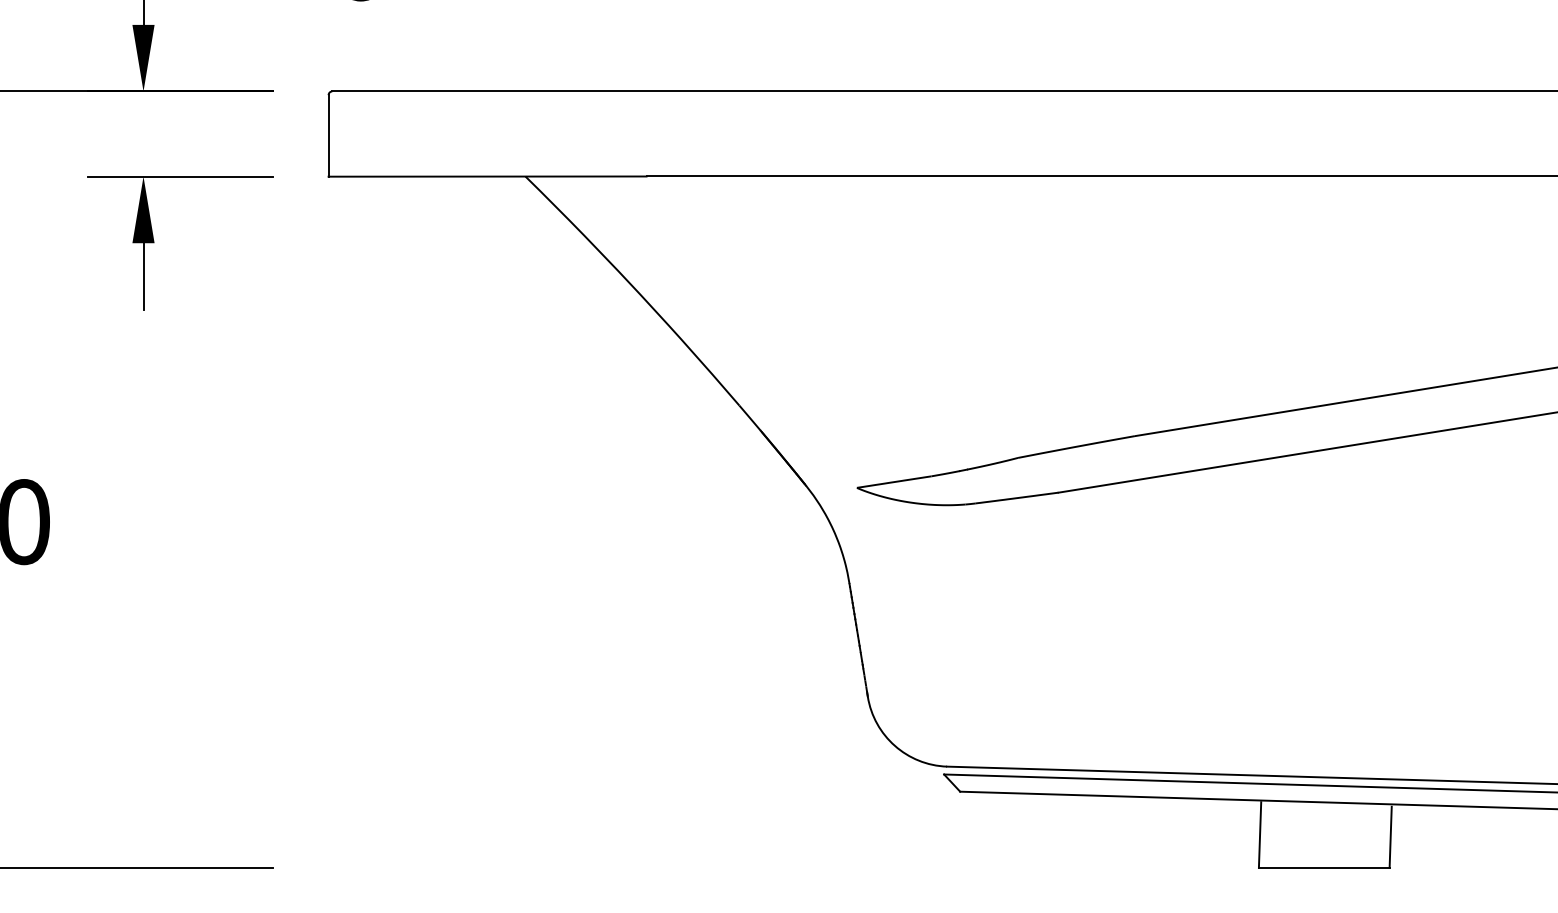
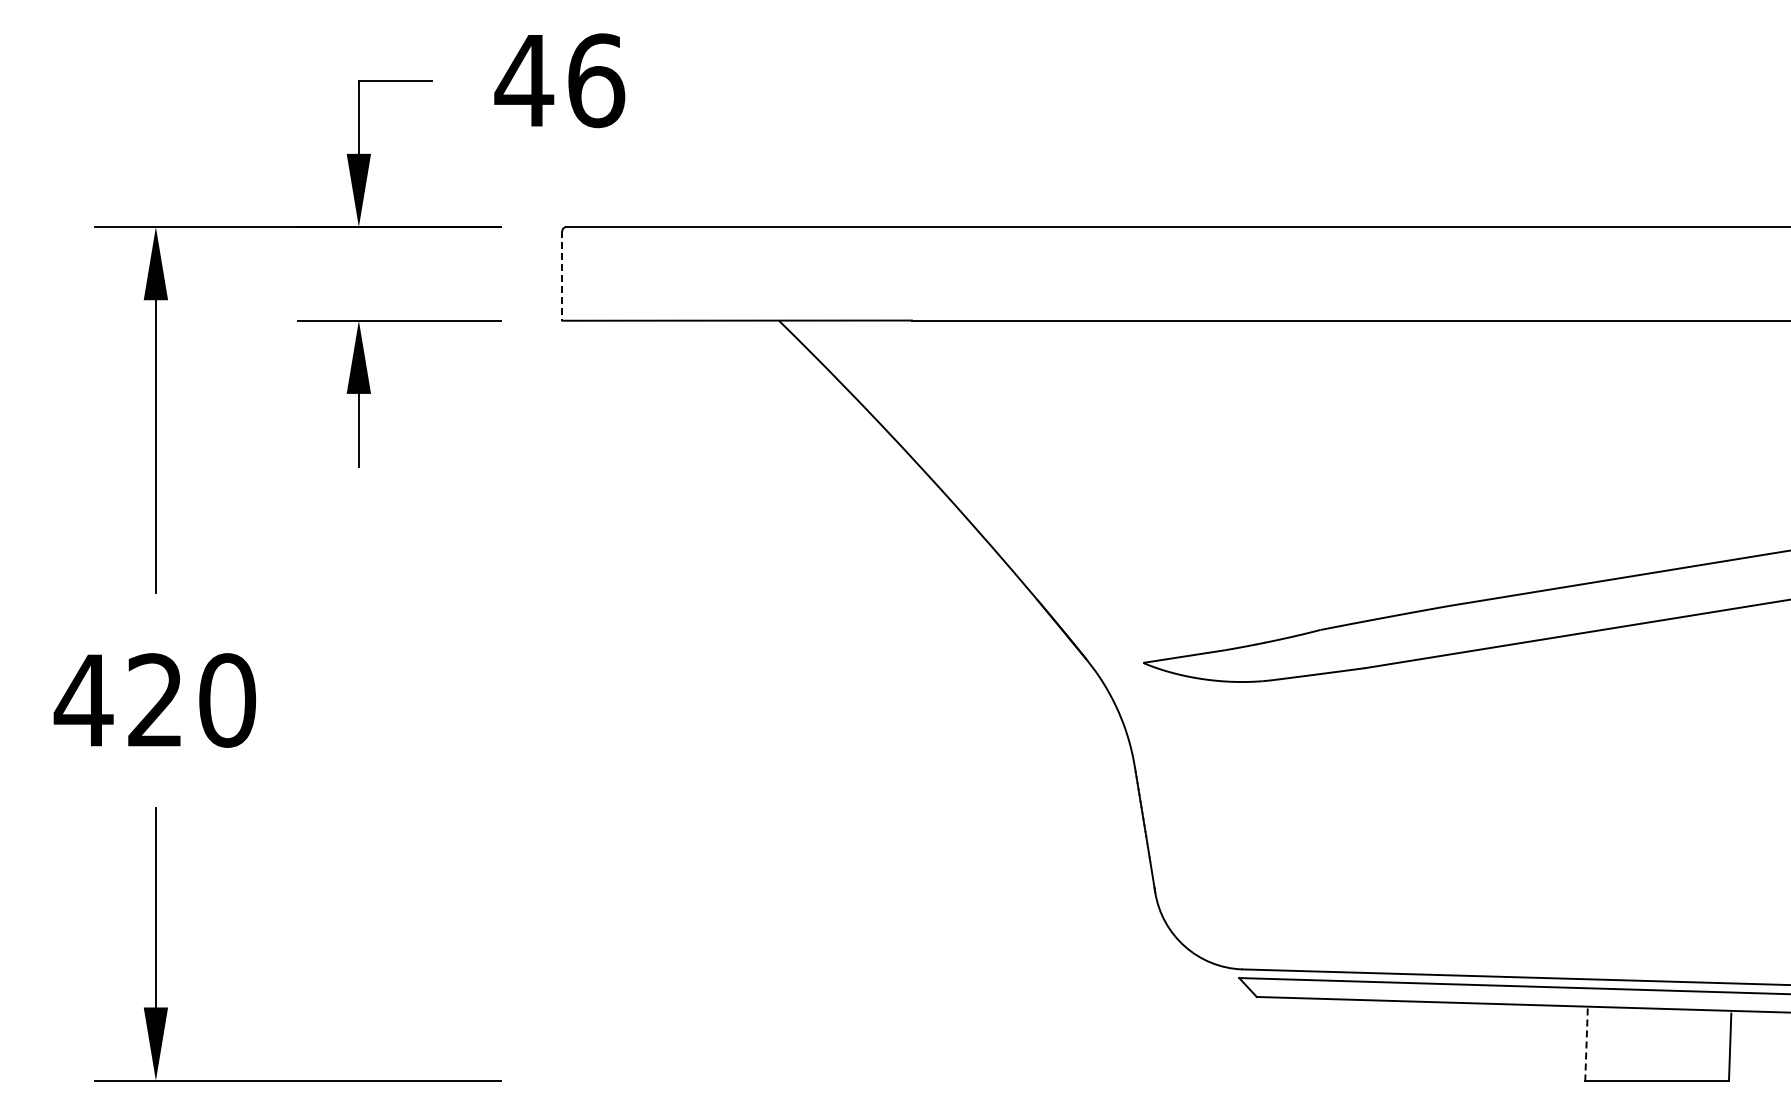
line: (328, 135) -> (562, 275), solid -> dashed
line: (1260, 835) -> (1586, 1045), solid -> dashed

